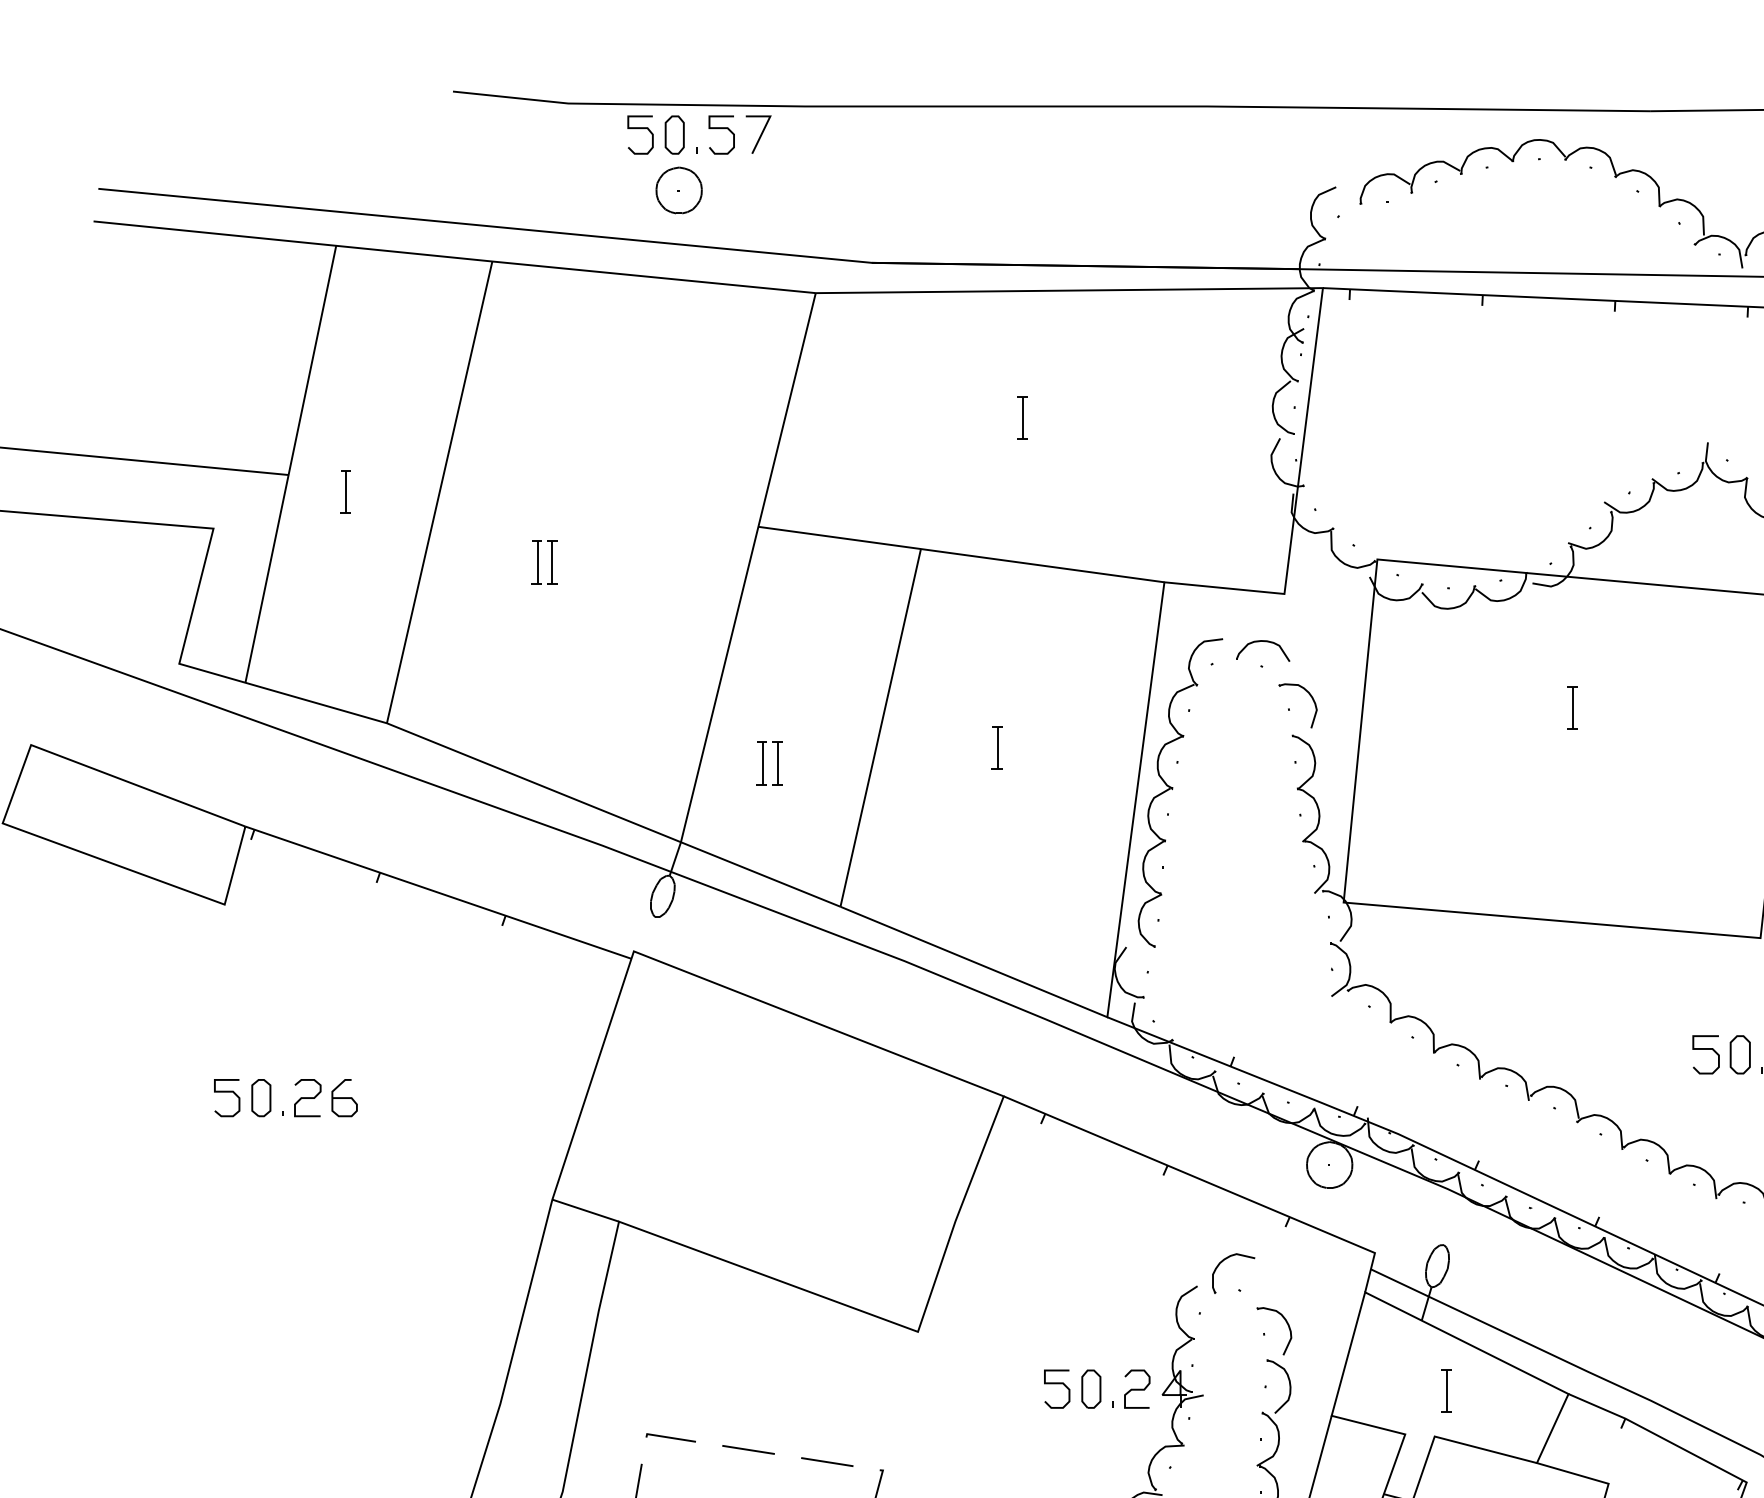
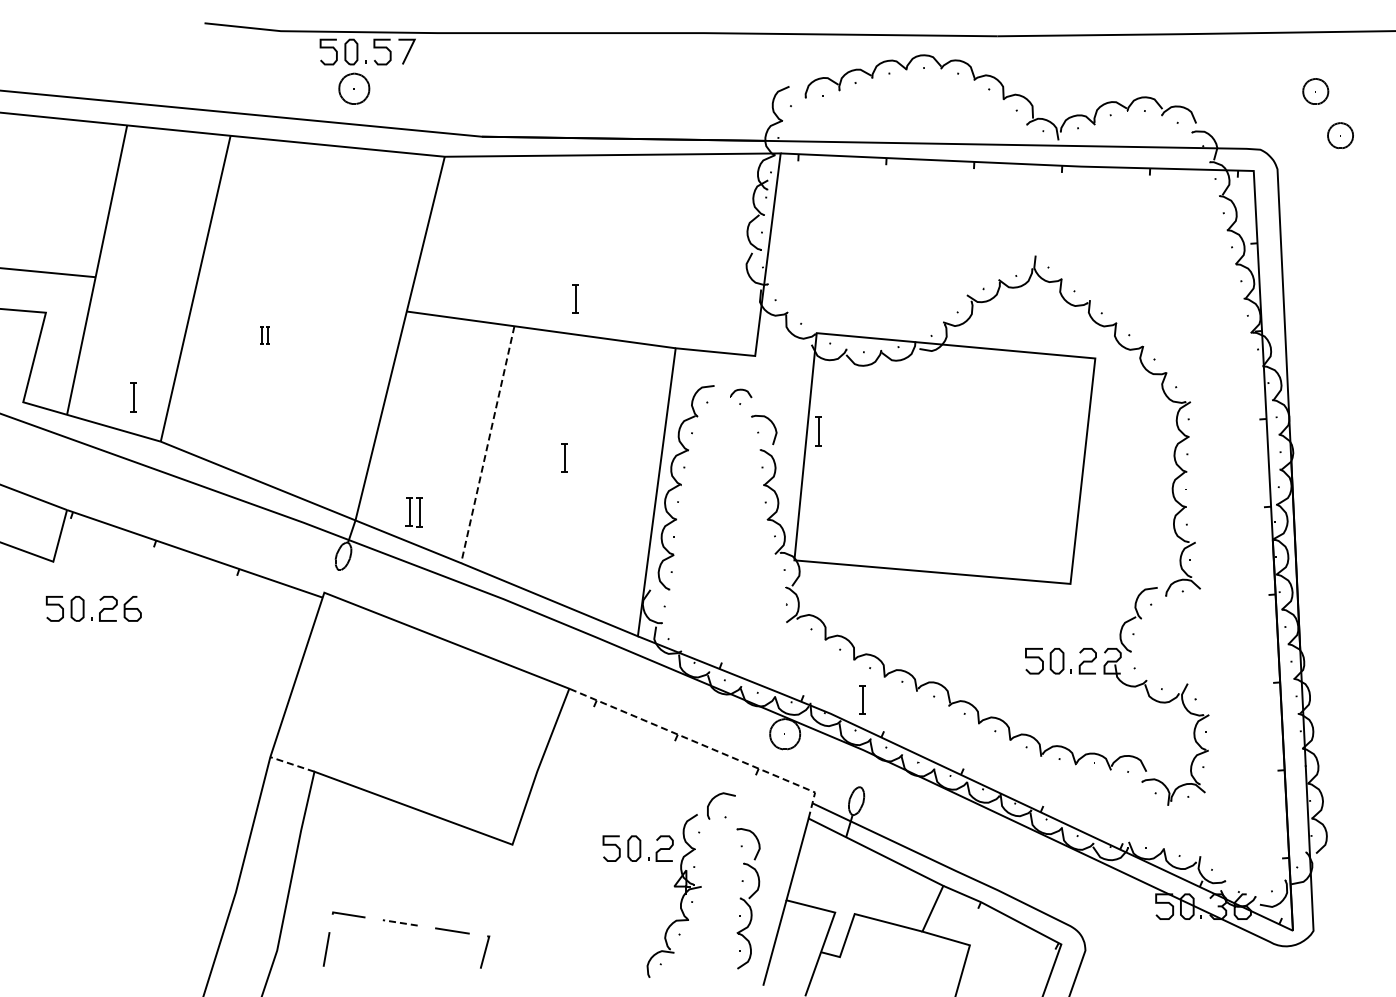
part: (1022, 418) -> (575, 298), moved
part: (345, 492) -> (133, 397), moved
part: (543, 563) -> (264, 335), size x0.6
part: (1263, 650) -> (741, 393), size x0.6
part: (1571, 707) -> (818, 431), moved
line: (880, 729) -> (487, 445), solid -> dashed
part: (768, 763) -> (413, 512), moved
part: (294, 1103) -> (99, 612), moved
line: (1209, 1183) -> (705, 746), solid -> dashed
line: (584, 1210) -> (291, 764), solid -> dashed
part: (1096, 1388) -> (637, 848), moved
part: (1446, 1390) -> (862, 699), moved
line: (748, 1449) -> (400, 922), solid -> dashed

